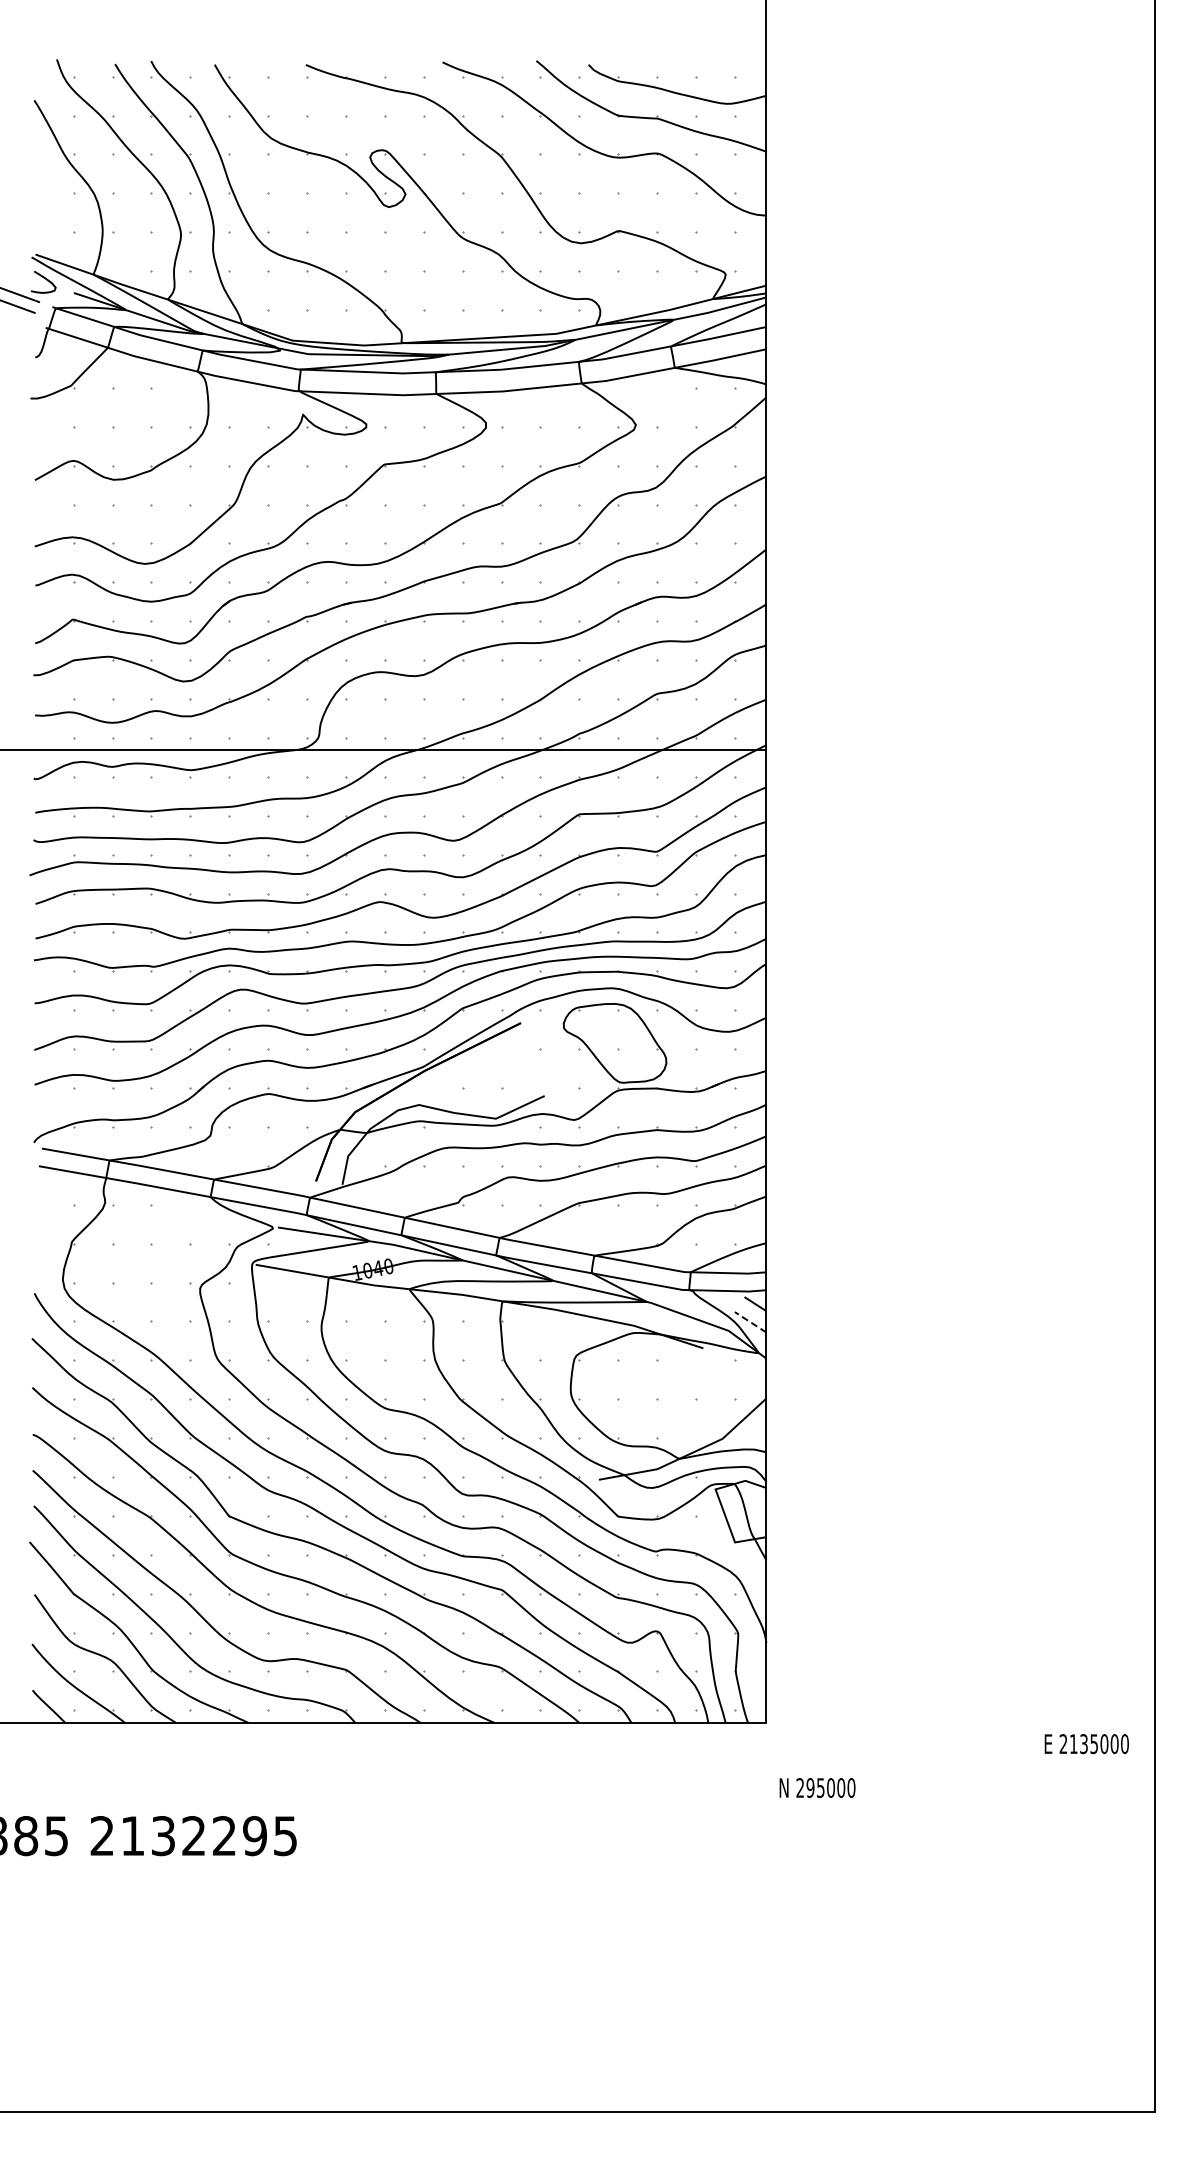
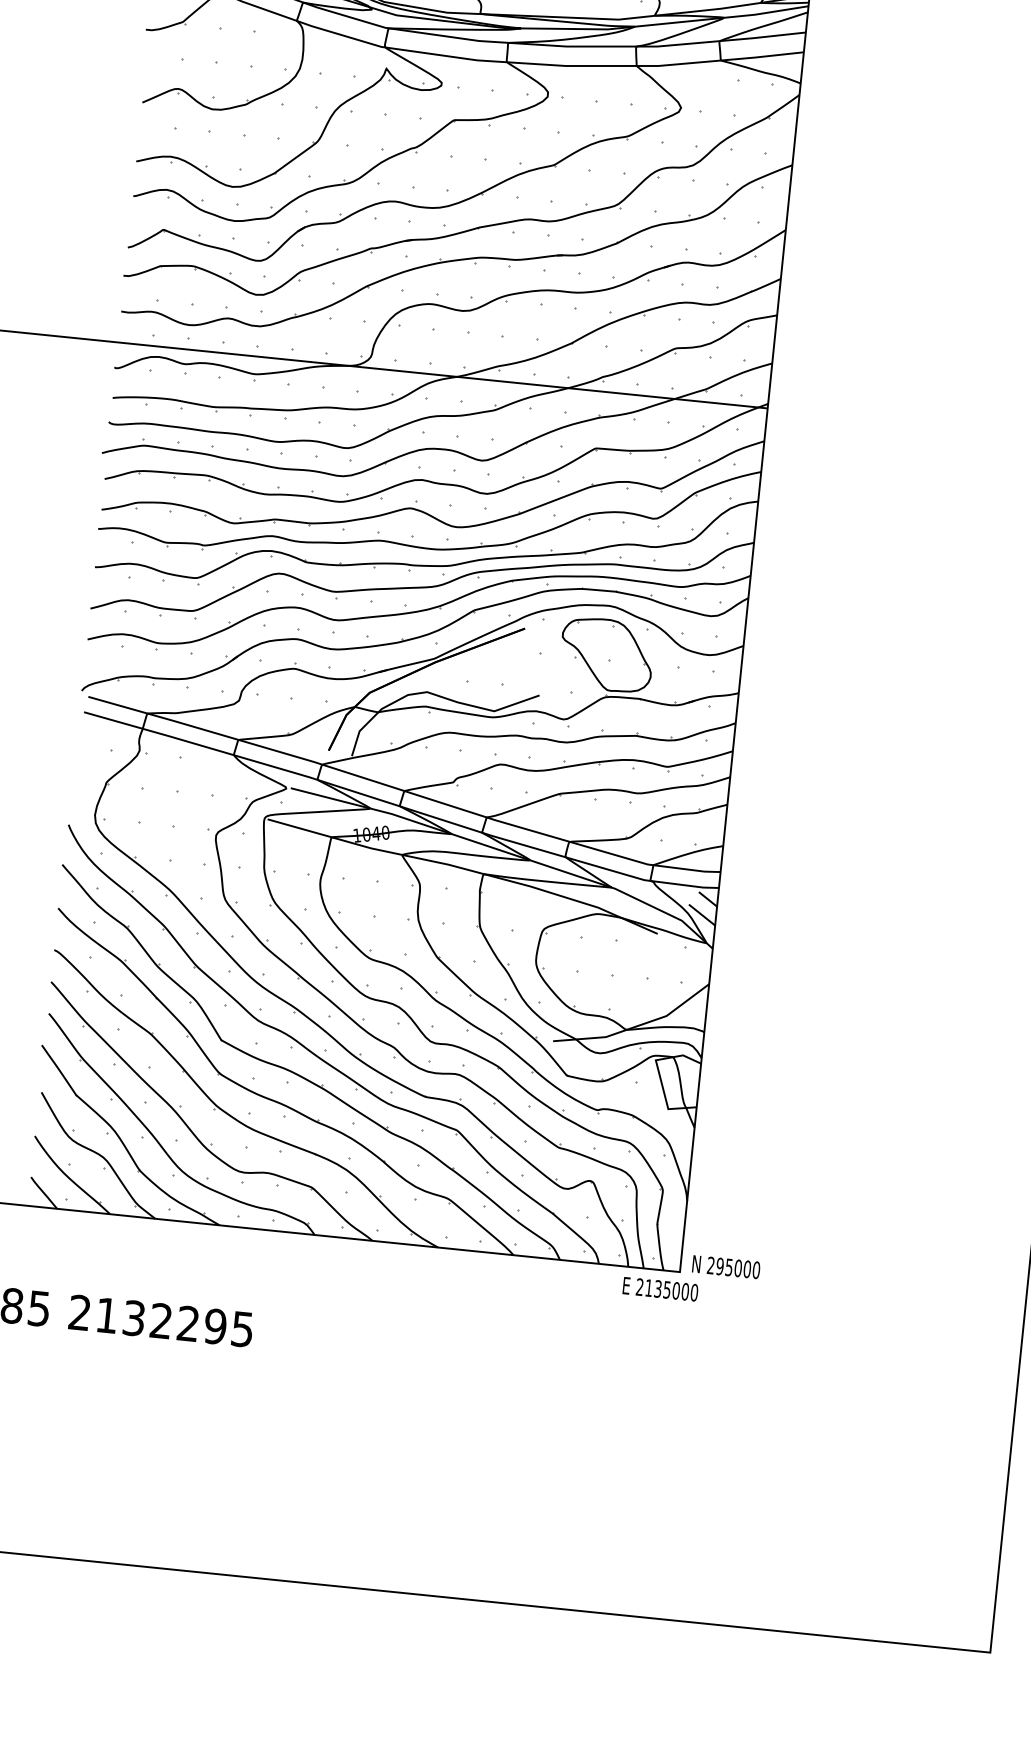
line: (750, 1322) -> (701, 915), dashed -> solid
text: (1086, 1744) -> (660, 1289), moved
text: (817, 1787) -> (726, 1266), moved

